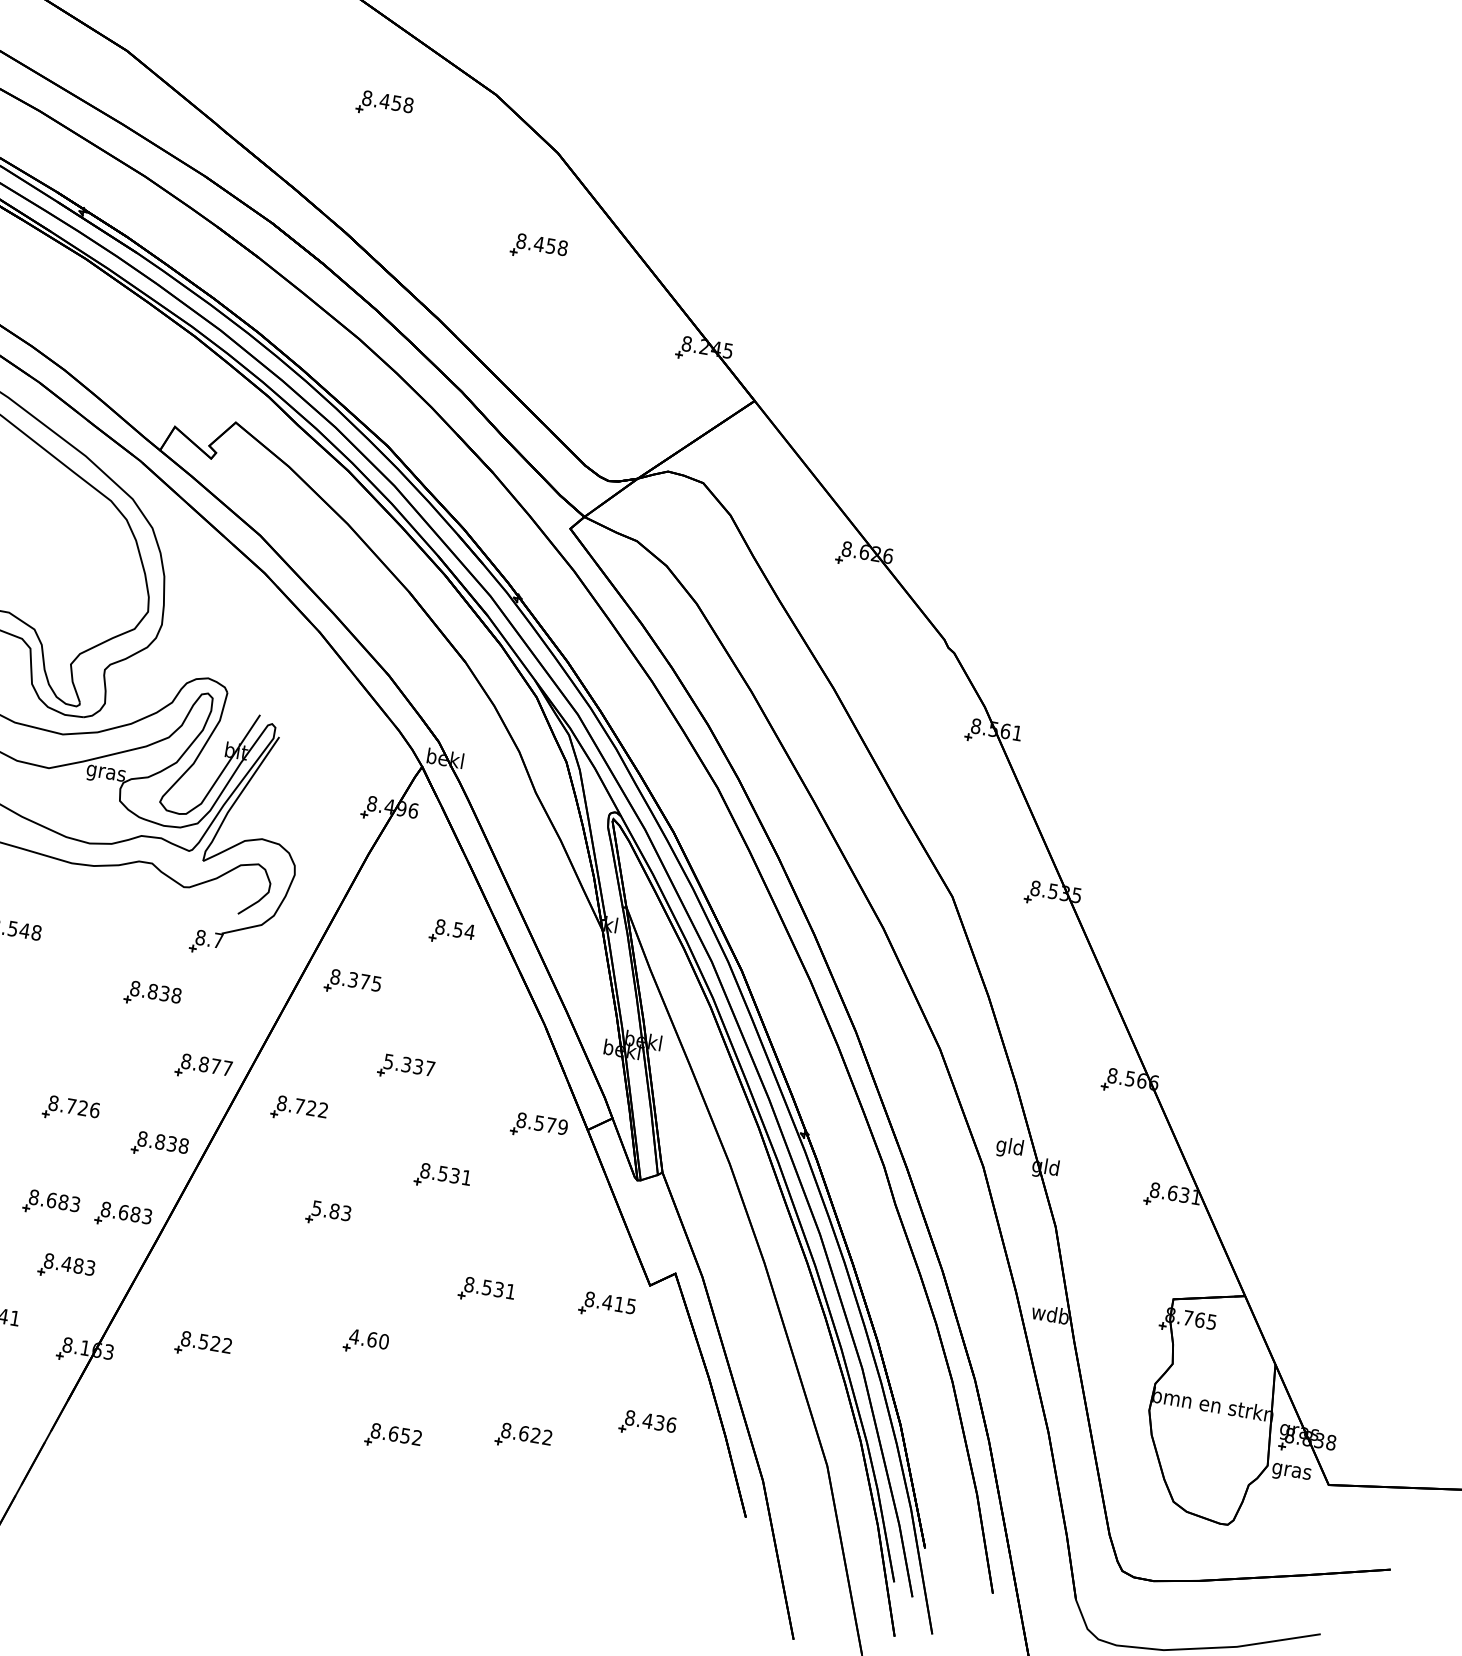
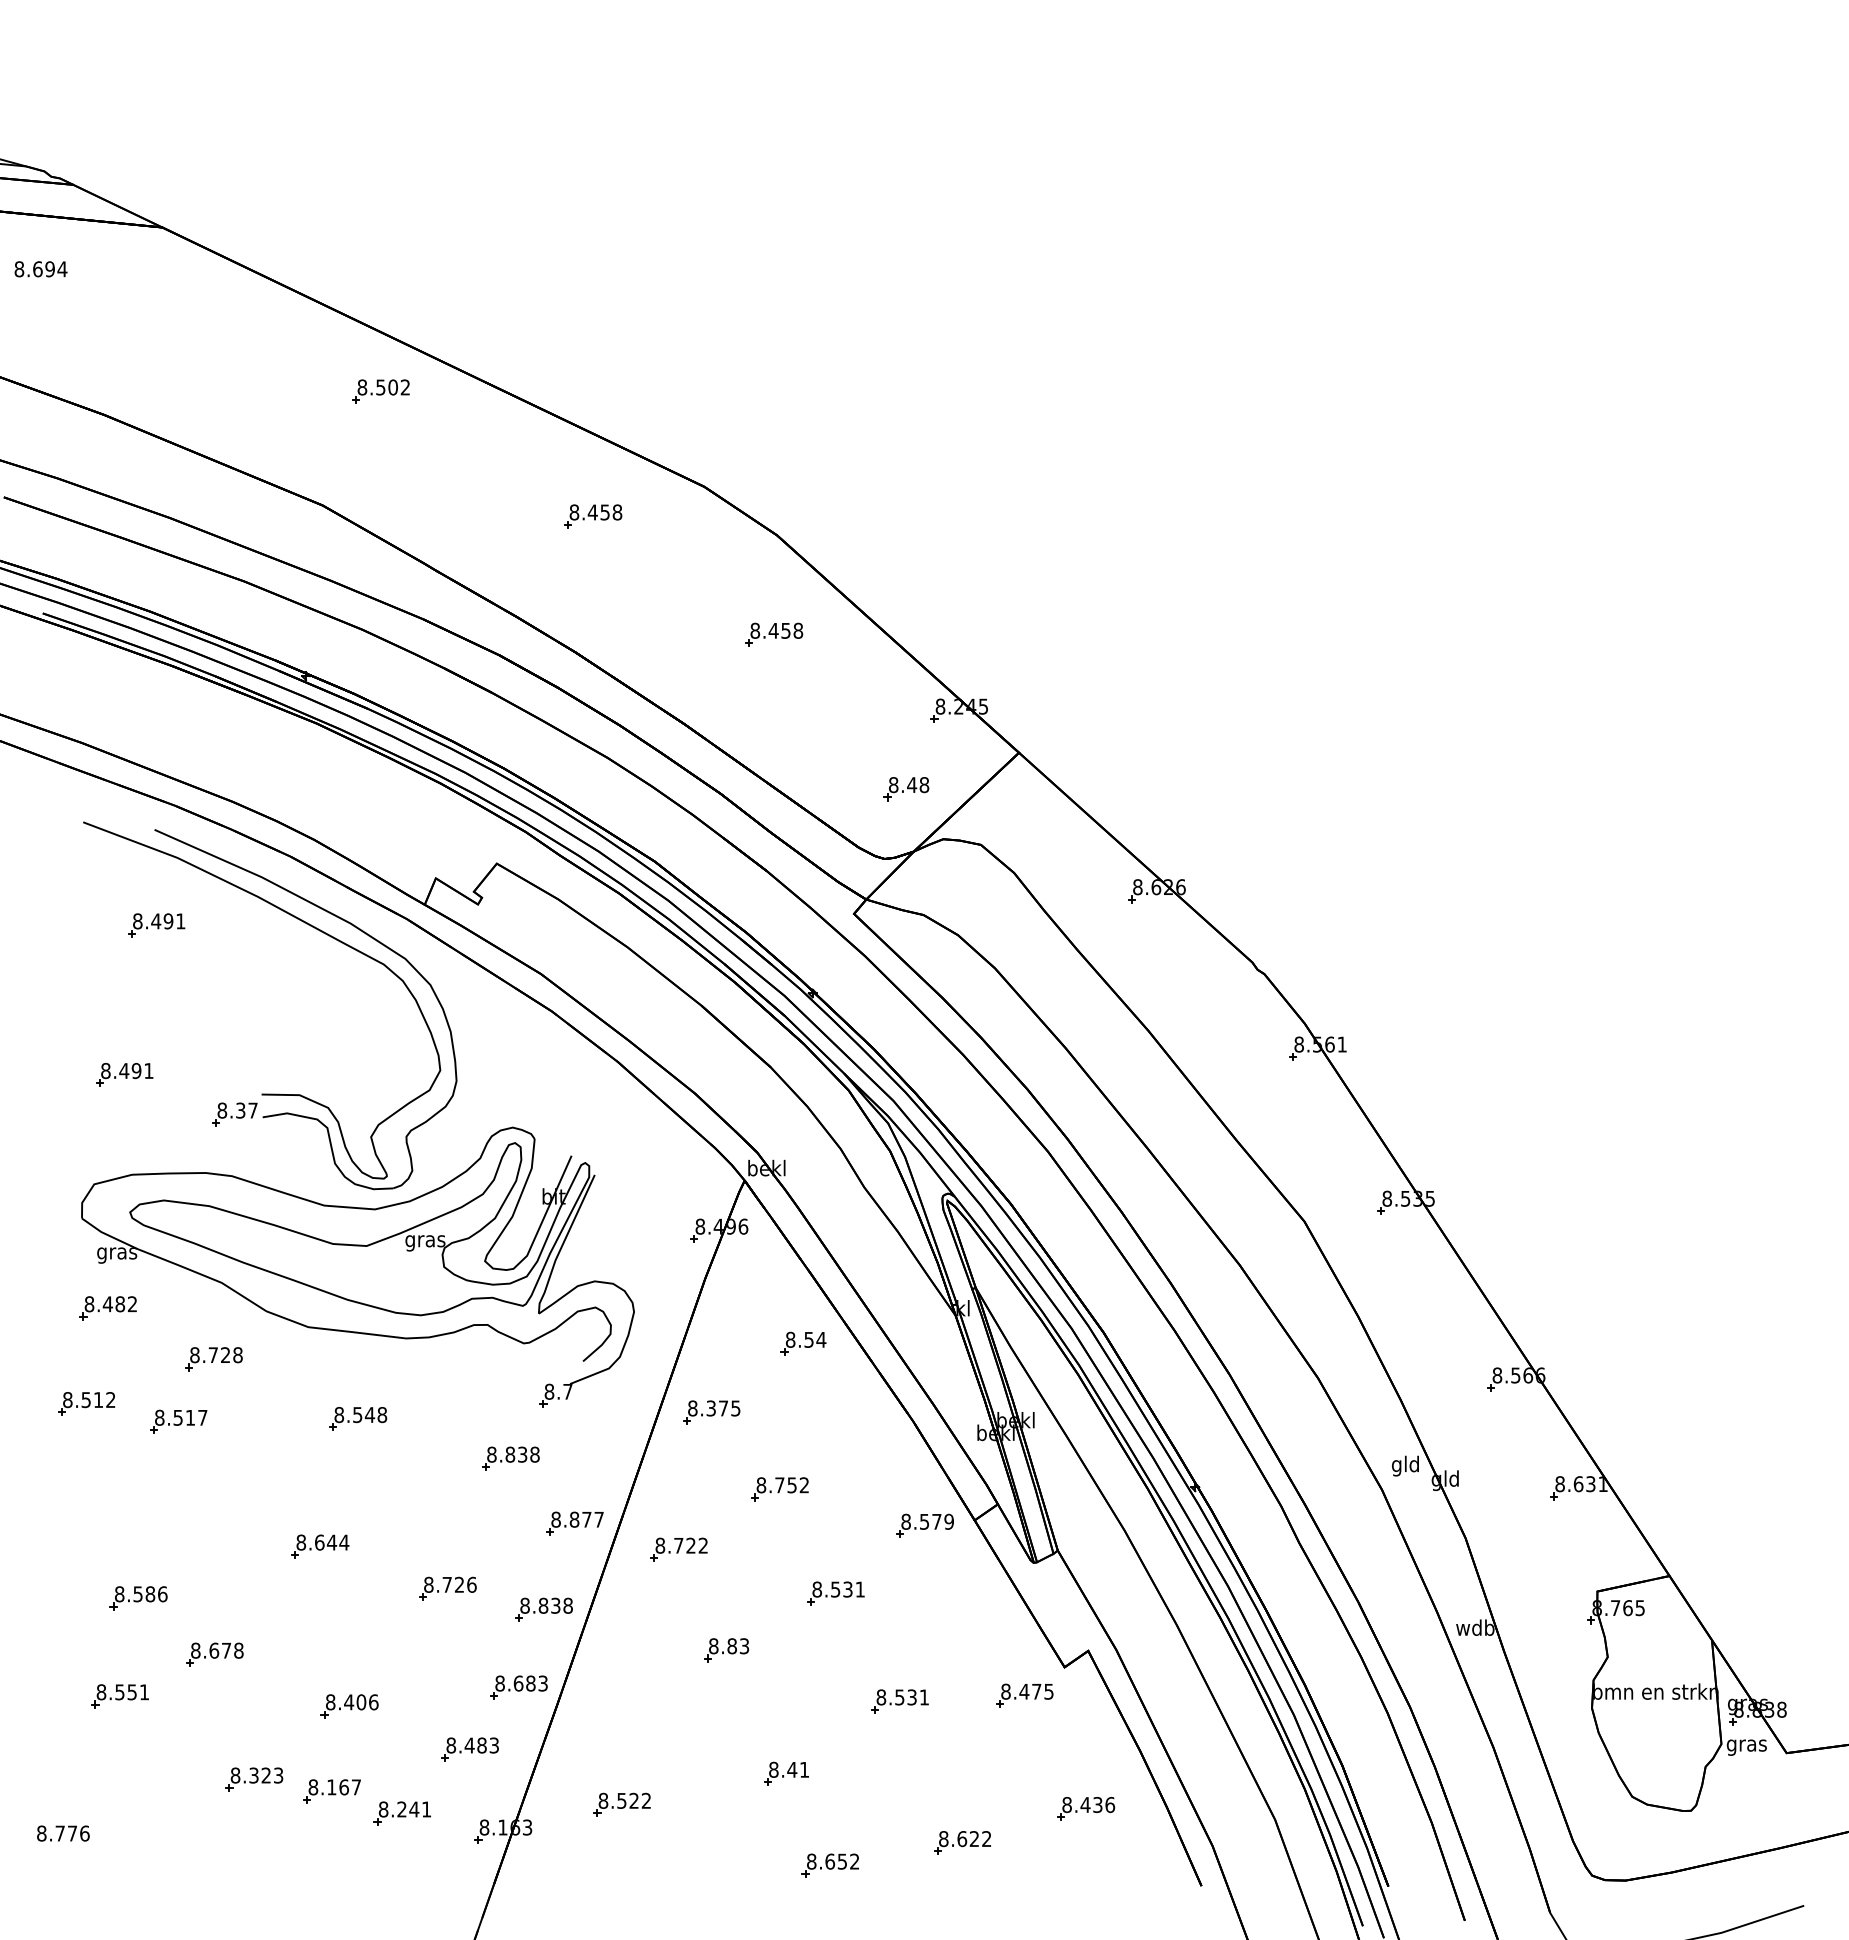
part: (640, 417) -> (906, 789), added
text: (409, 1065) -> (782, 1485), 5.337 -> 8.752
part: (51, 1204) -> (443, 1687), removed
text: (316, 1208) -> (713, 1646), 5.83 -> 8.83
text: (619, 1304) -> (1036, 1691), 8.415 -> 8.475
text: (368, 1338) -> (788, 1769), 4.60 -> 8.41

